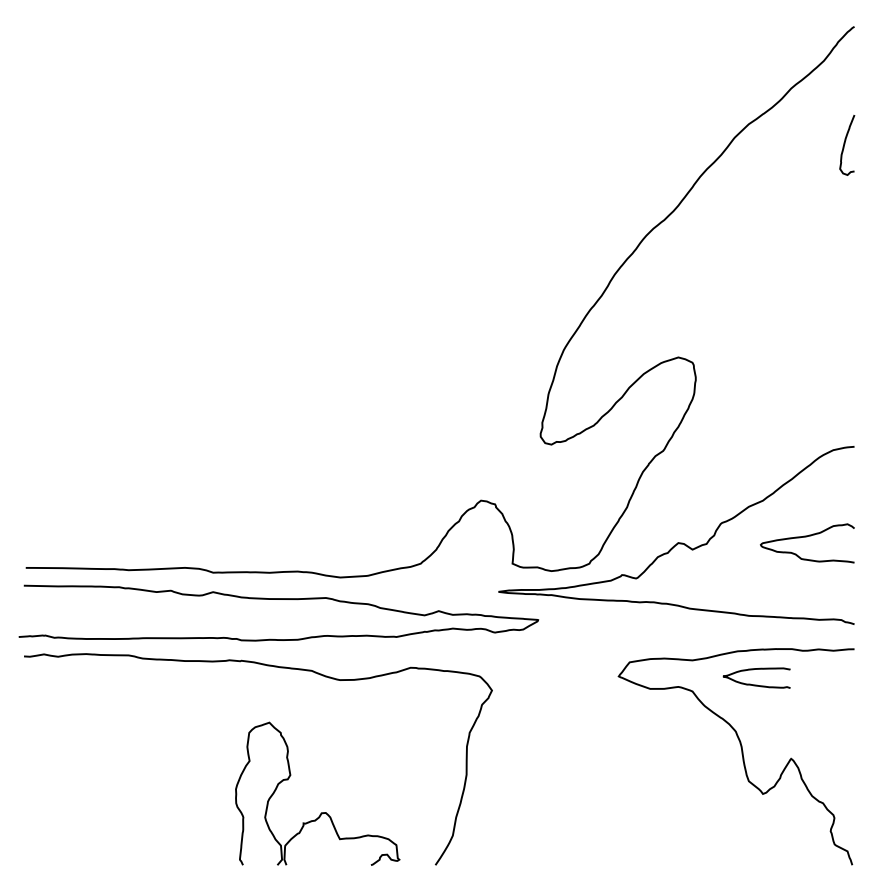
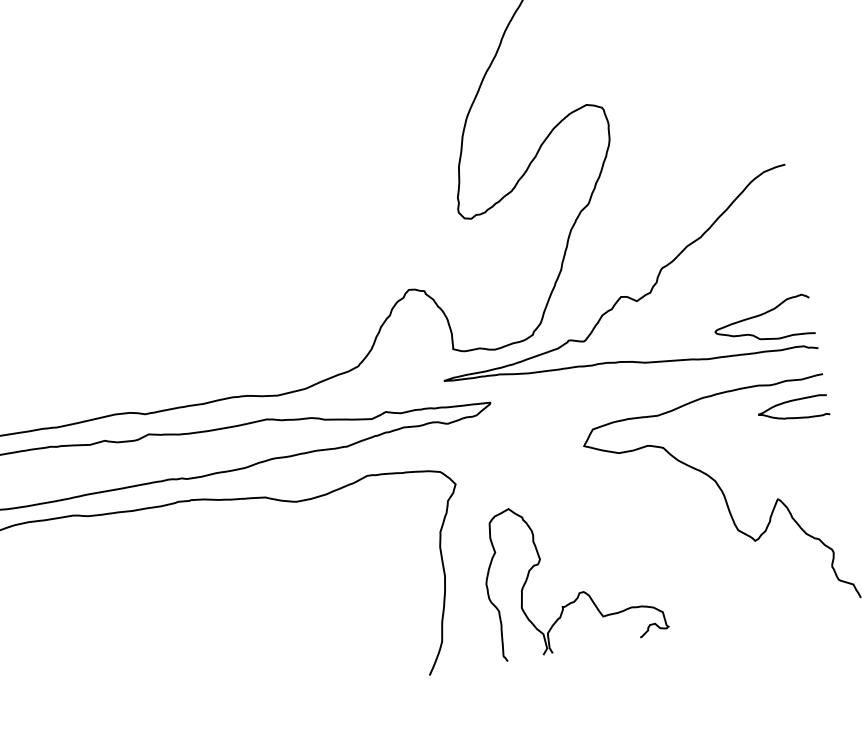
curve: (807, 537) -> (762, 315), moved
curve: (756, 684) -> (794, 416), moved
part: (321, 812) -> (579, 592), moved

